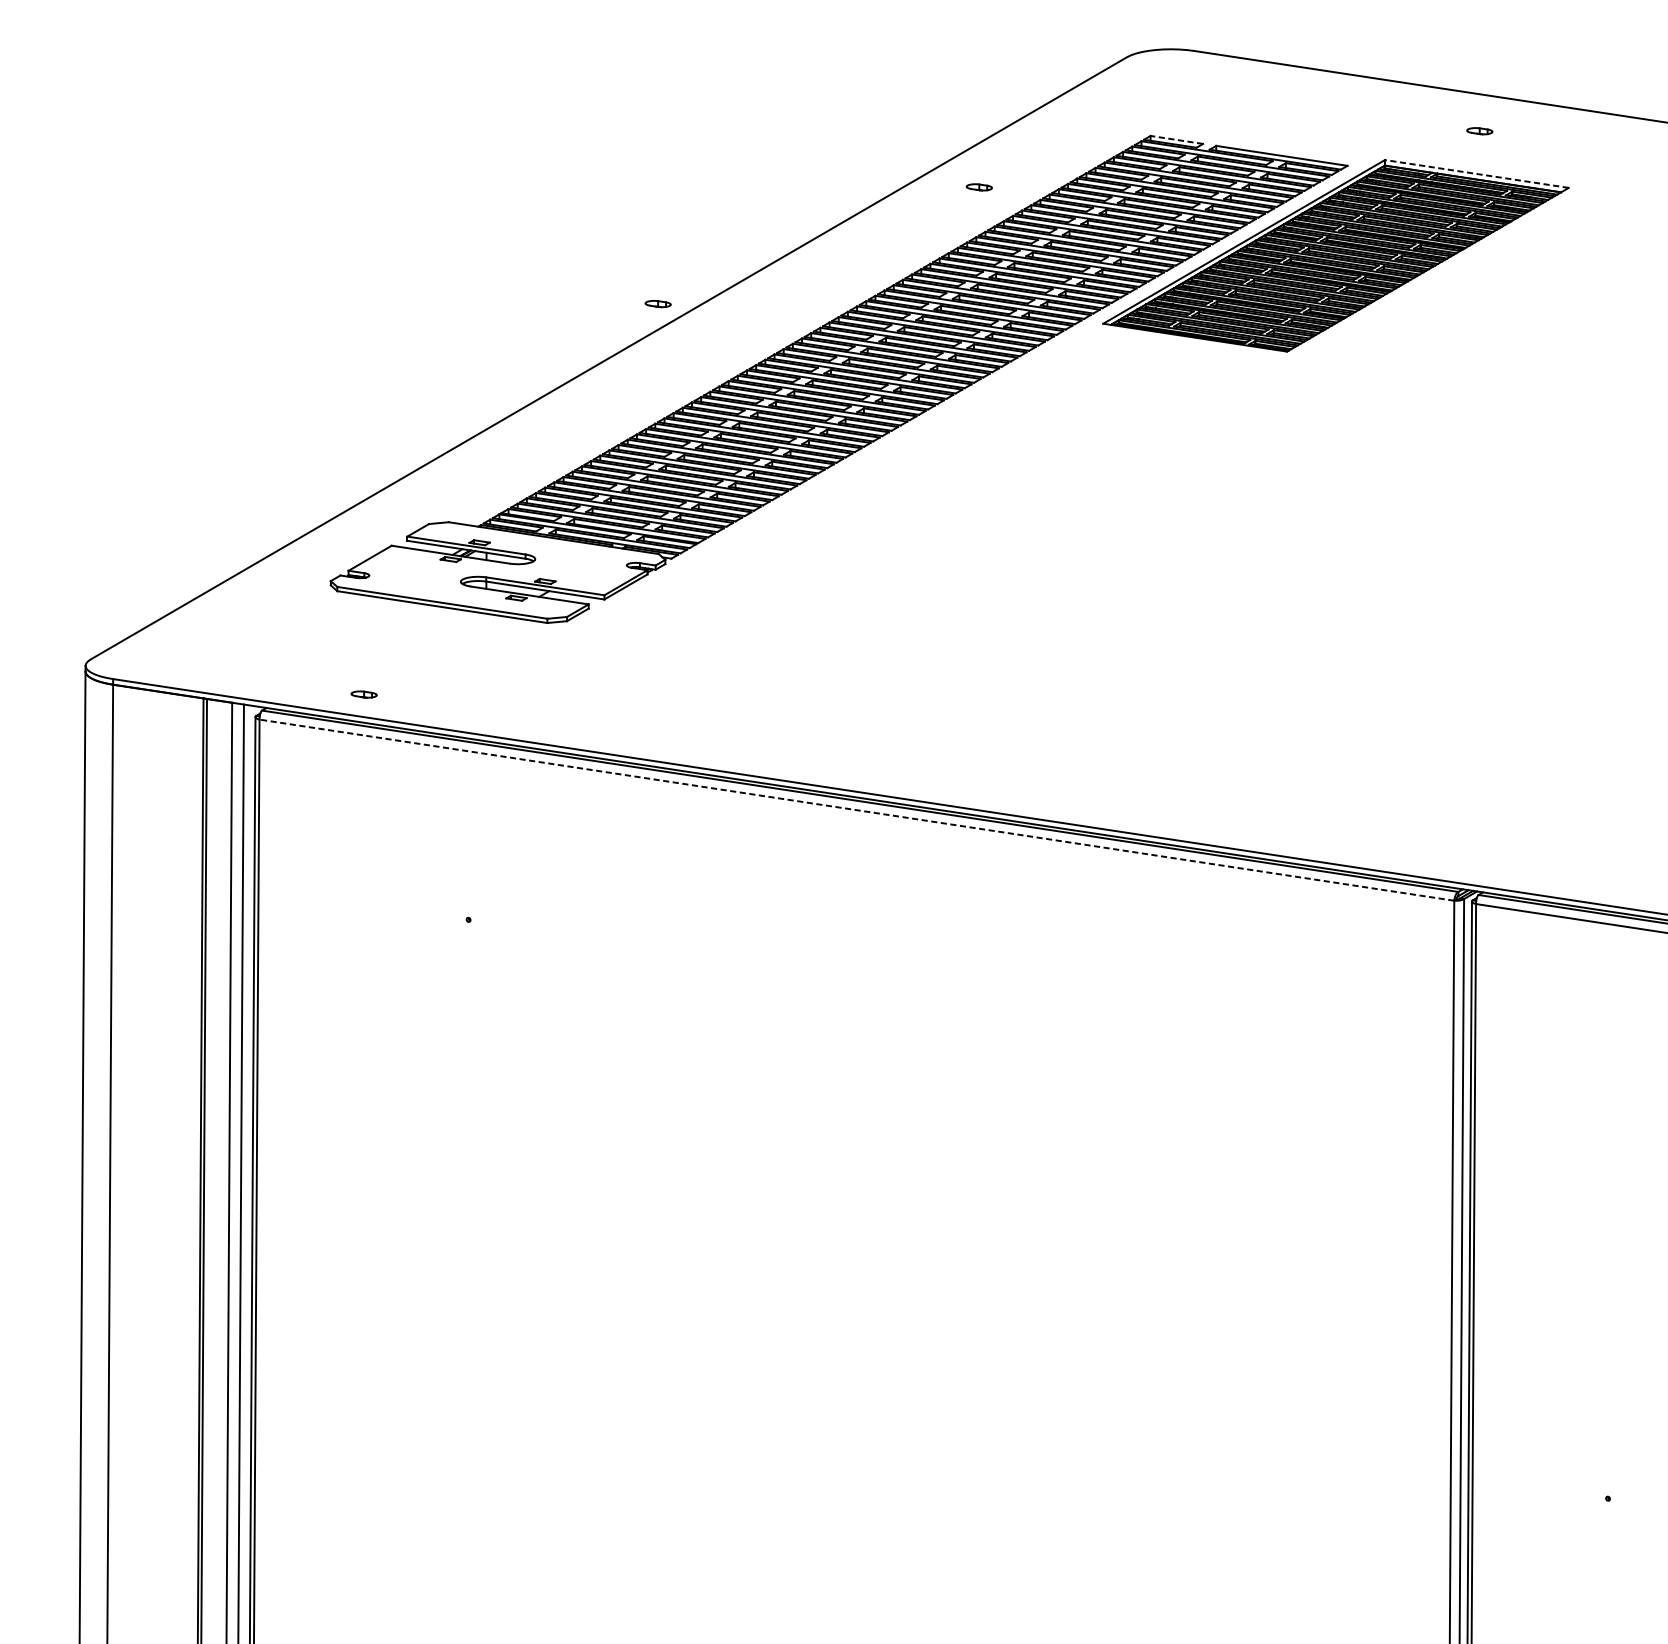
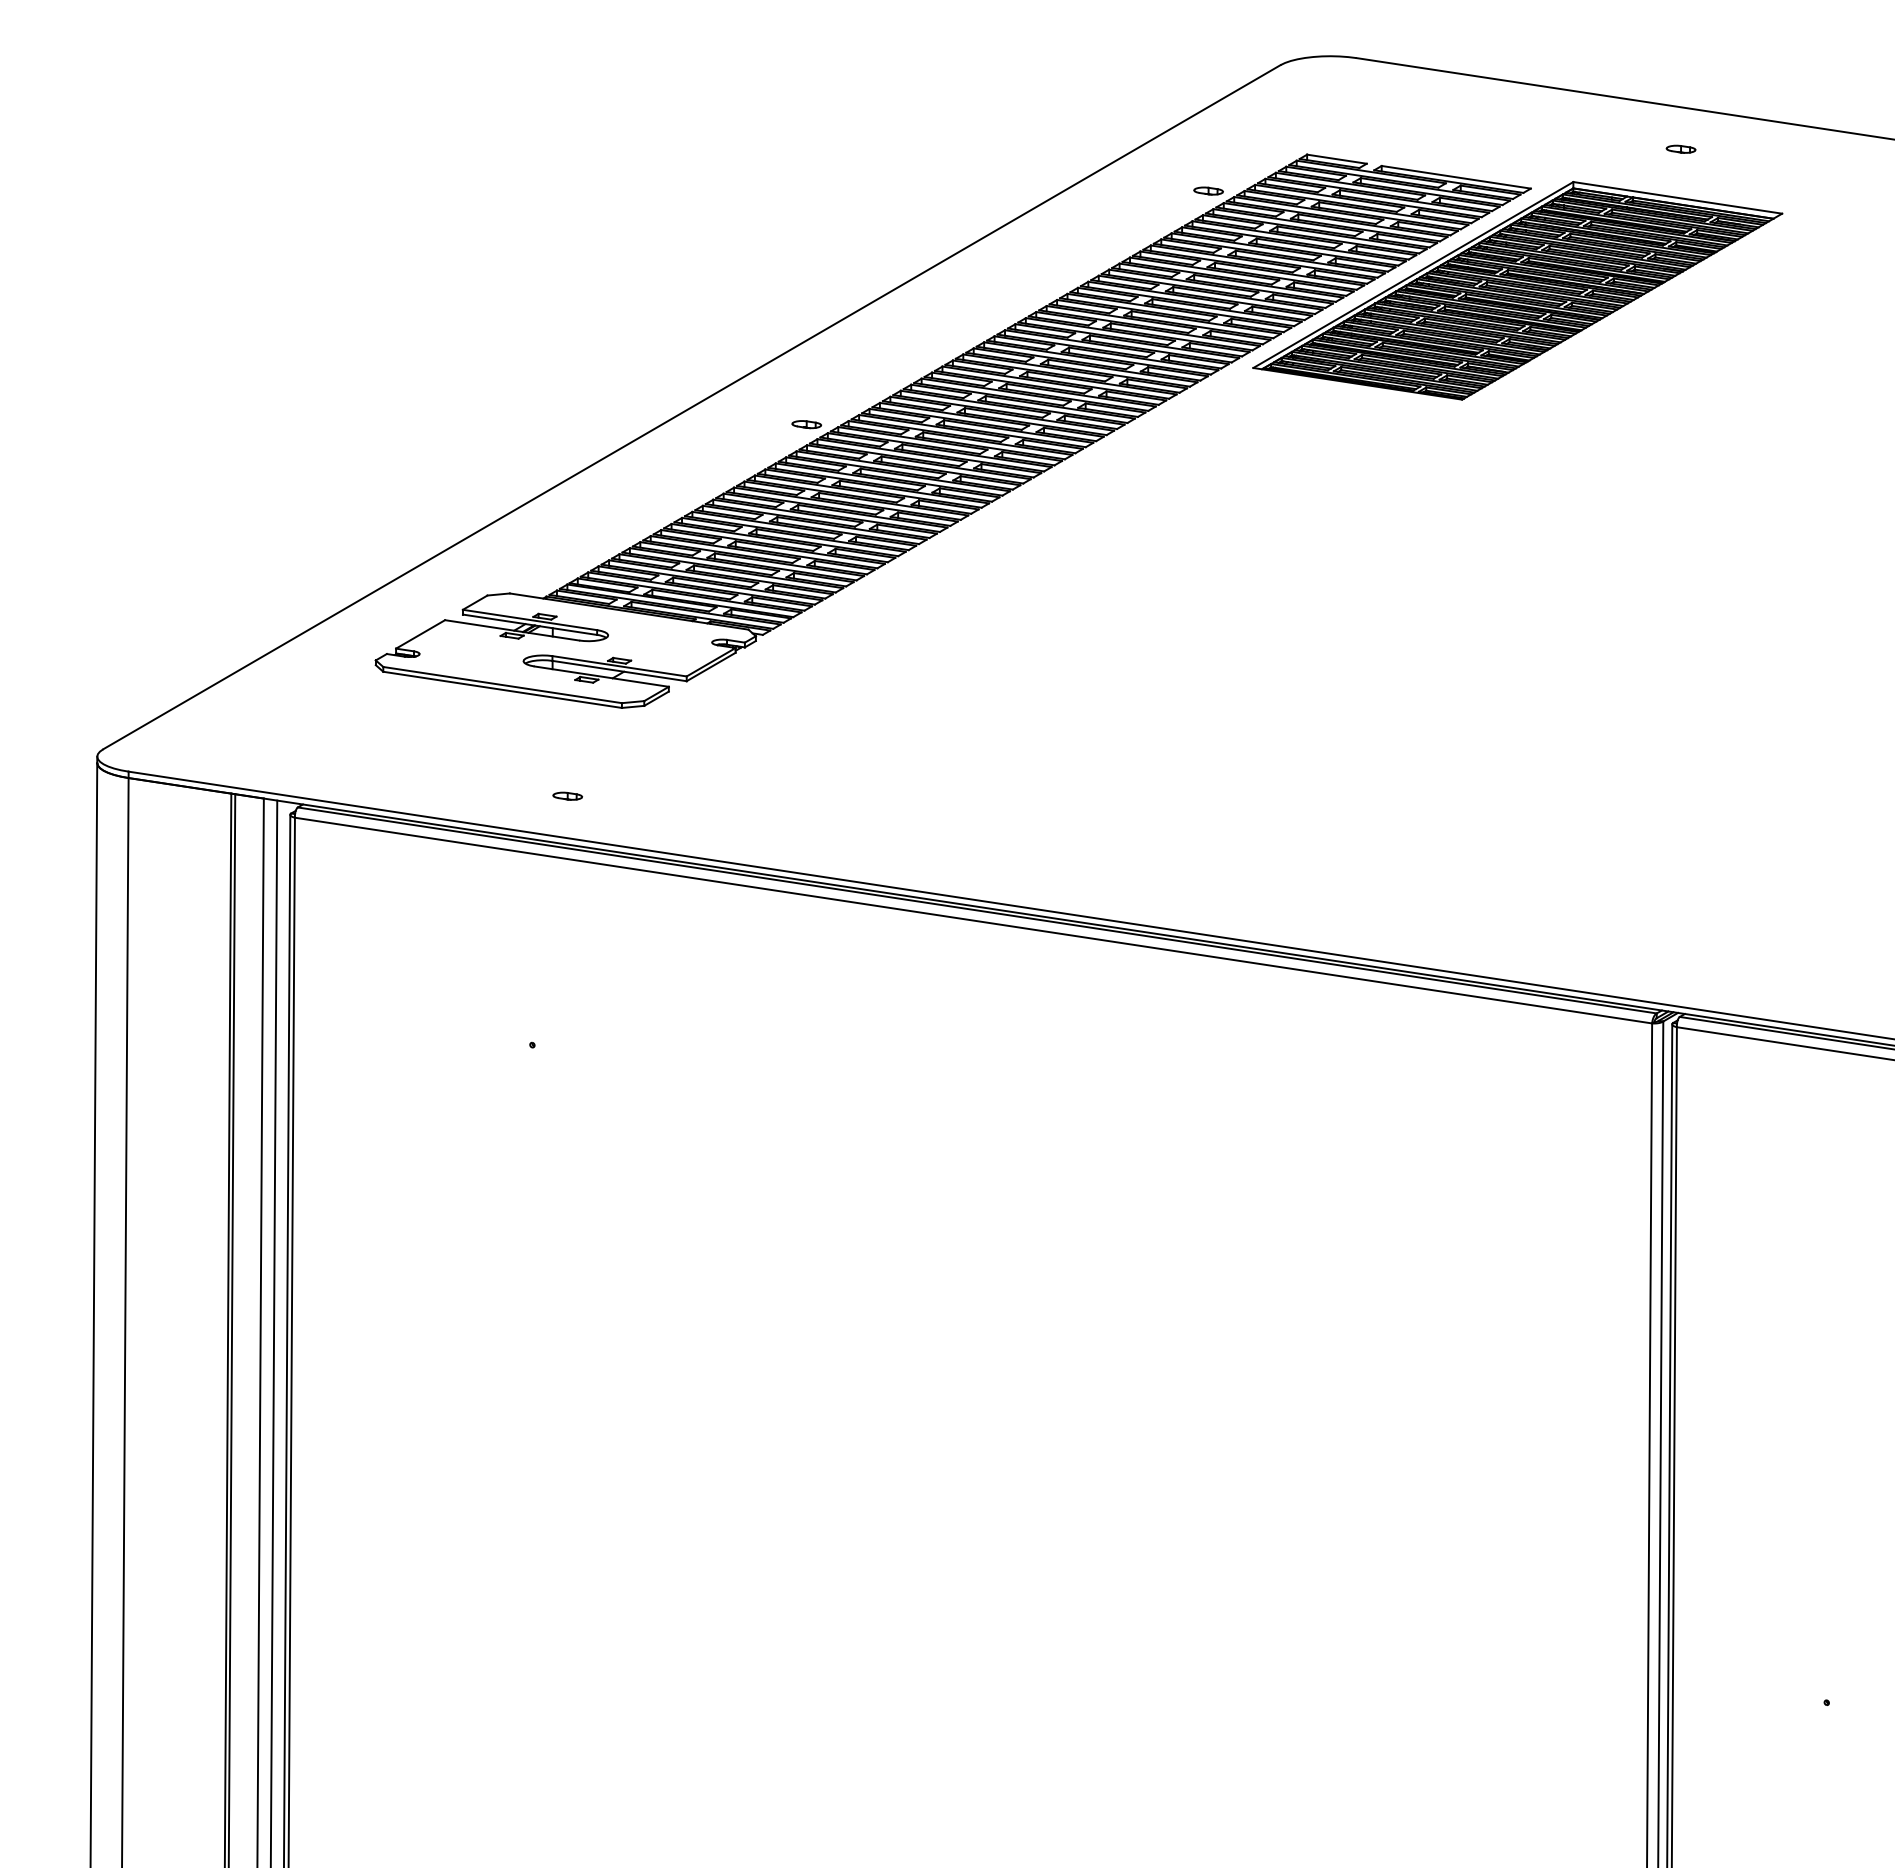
line: (1176, 140) -> (1336, 159), dashed -> solid
line: (1476, 173) -> (1677, 197), dashed -> solid
part: (979, 186) -> (1208, 190), moved
part: (657, 303) -> (806, 424), moved
part: (363, 693) -> (567, 795), moved
line: (856, 810) -> (973, 920), dashed -> solid

